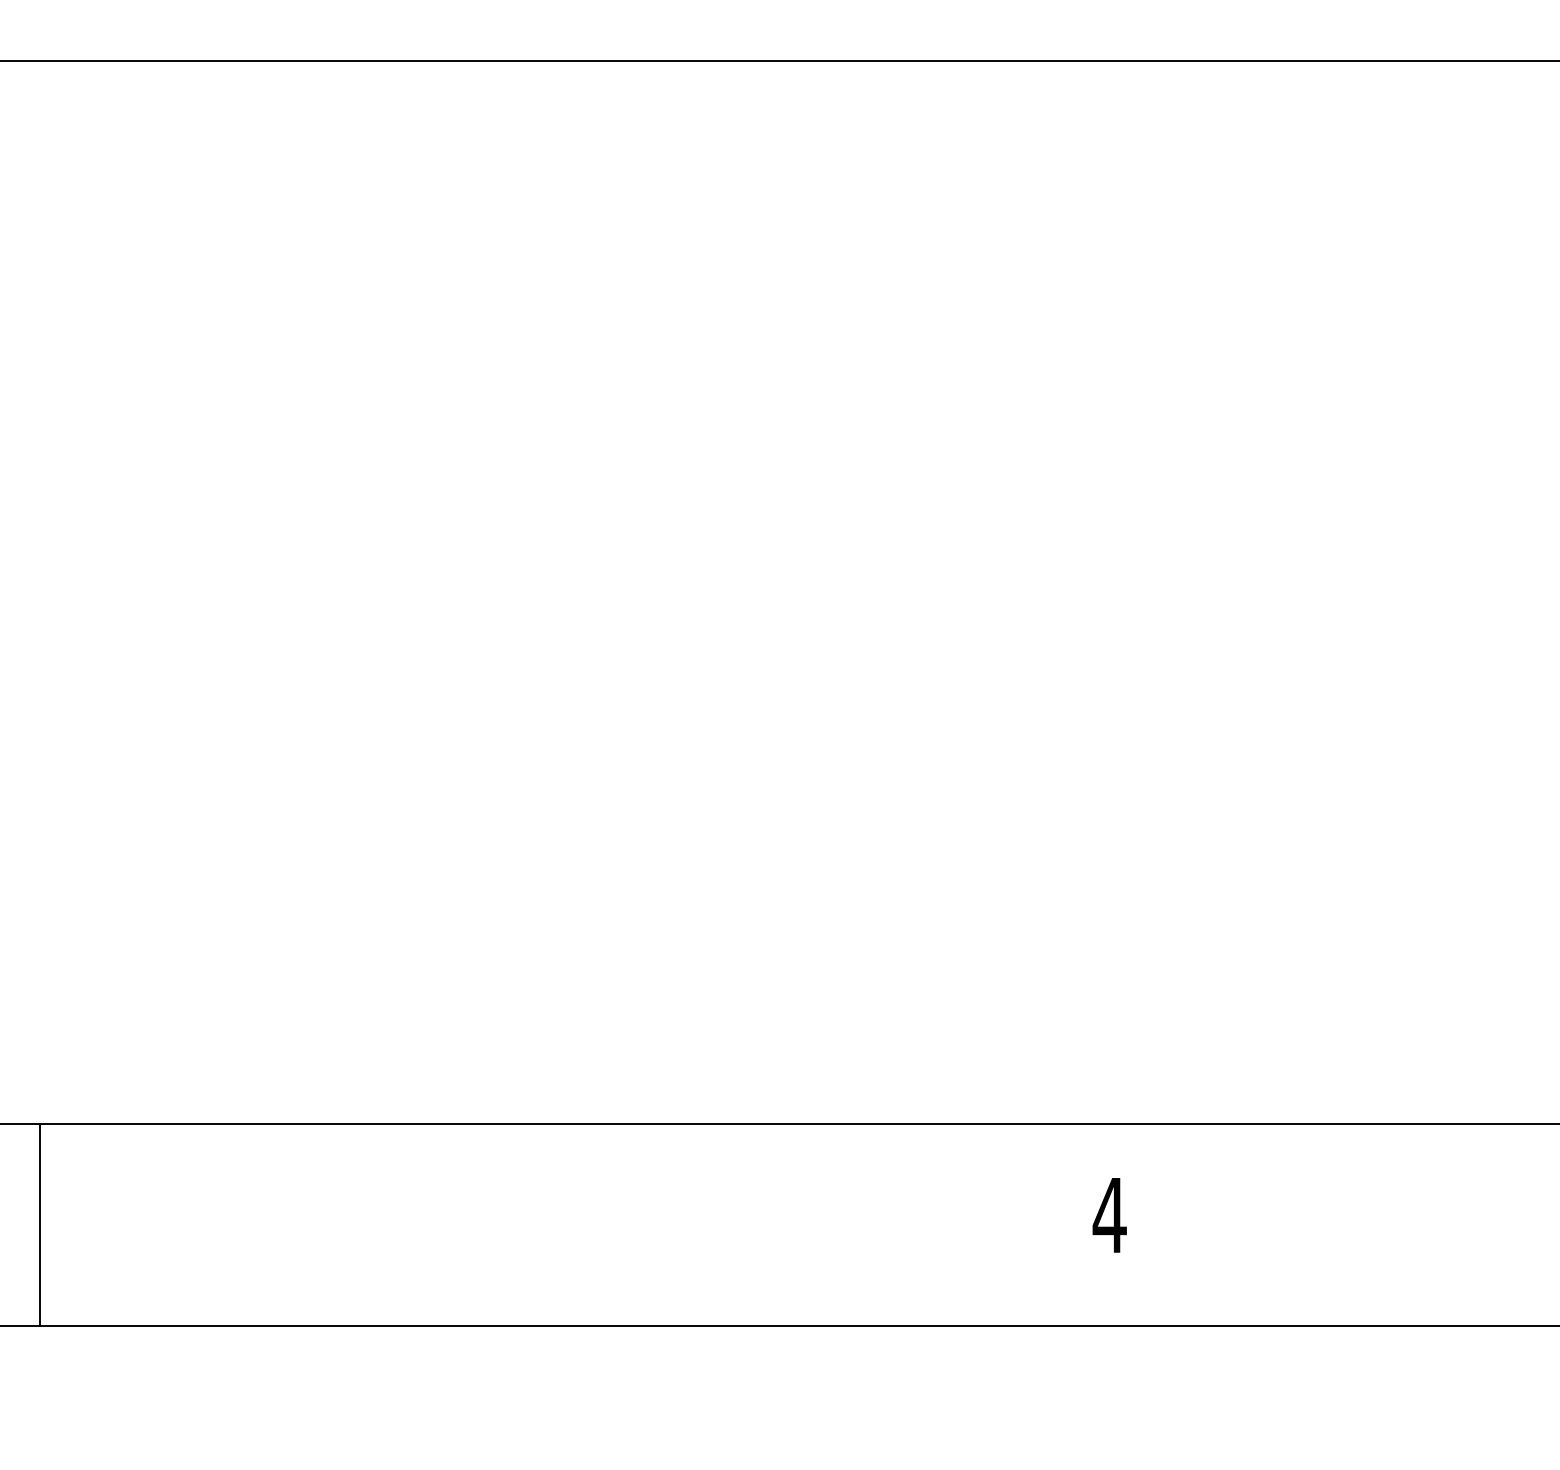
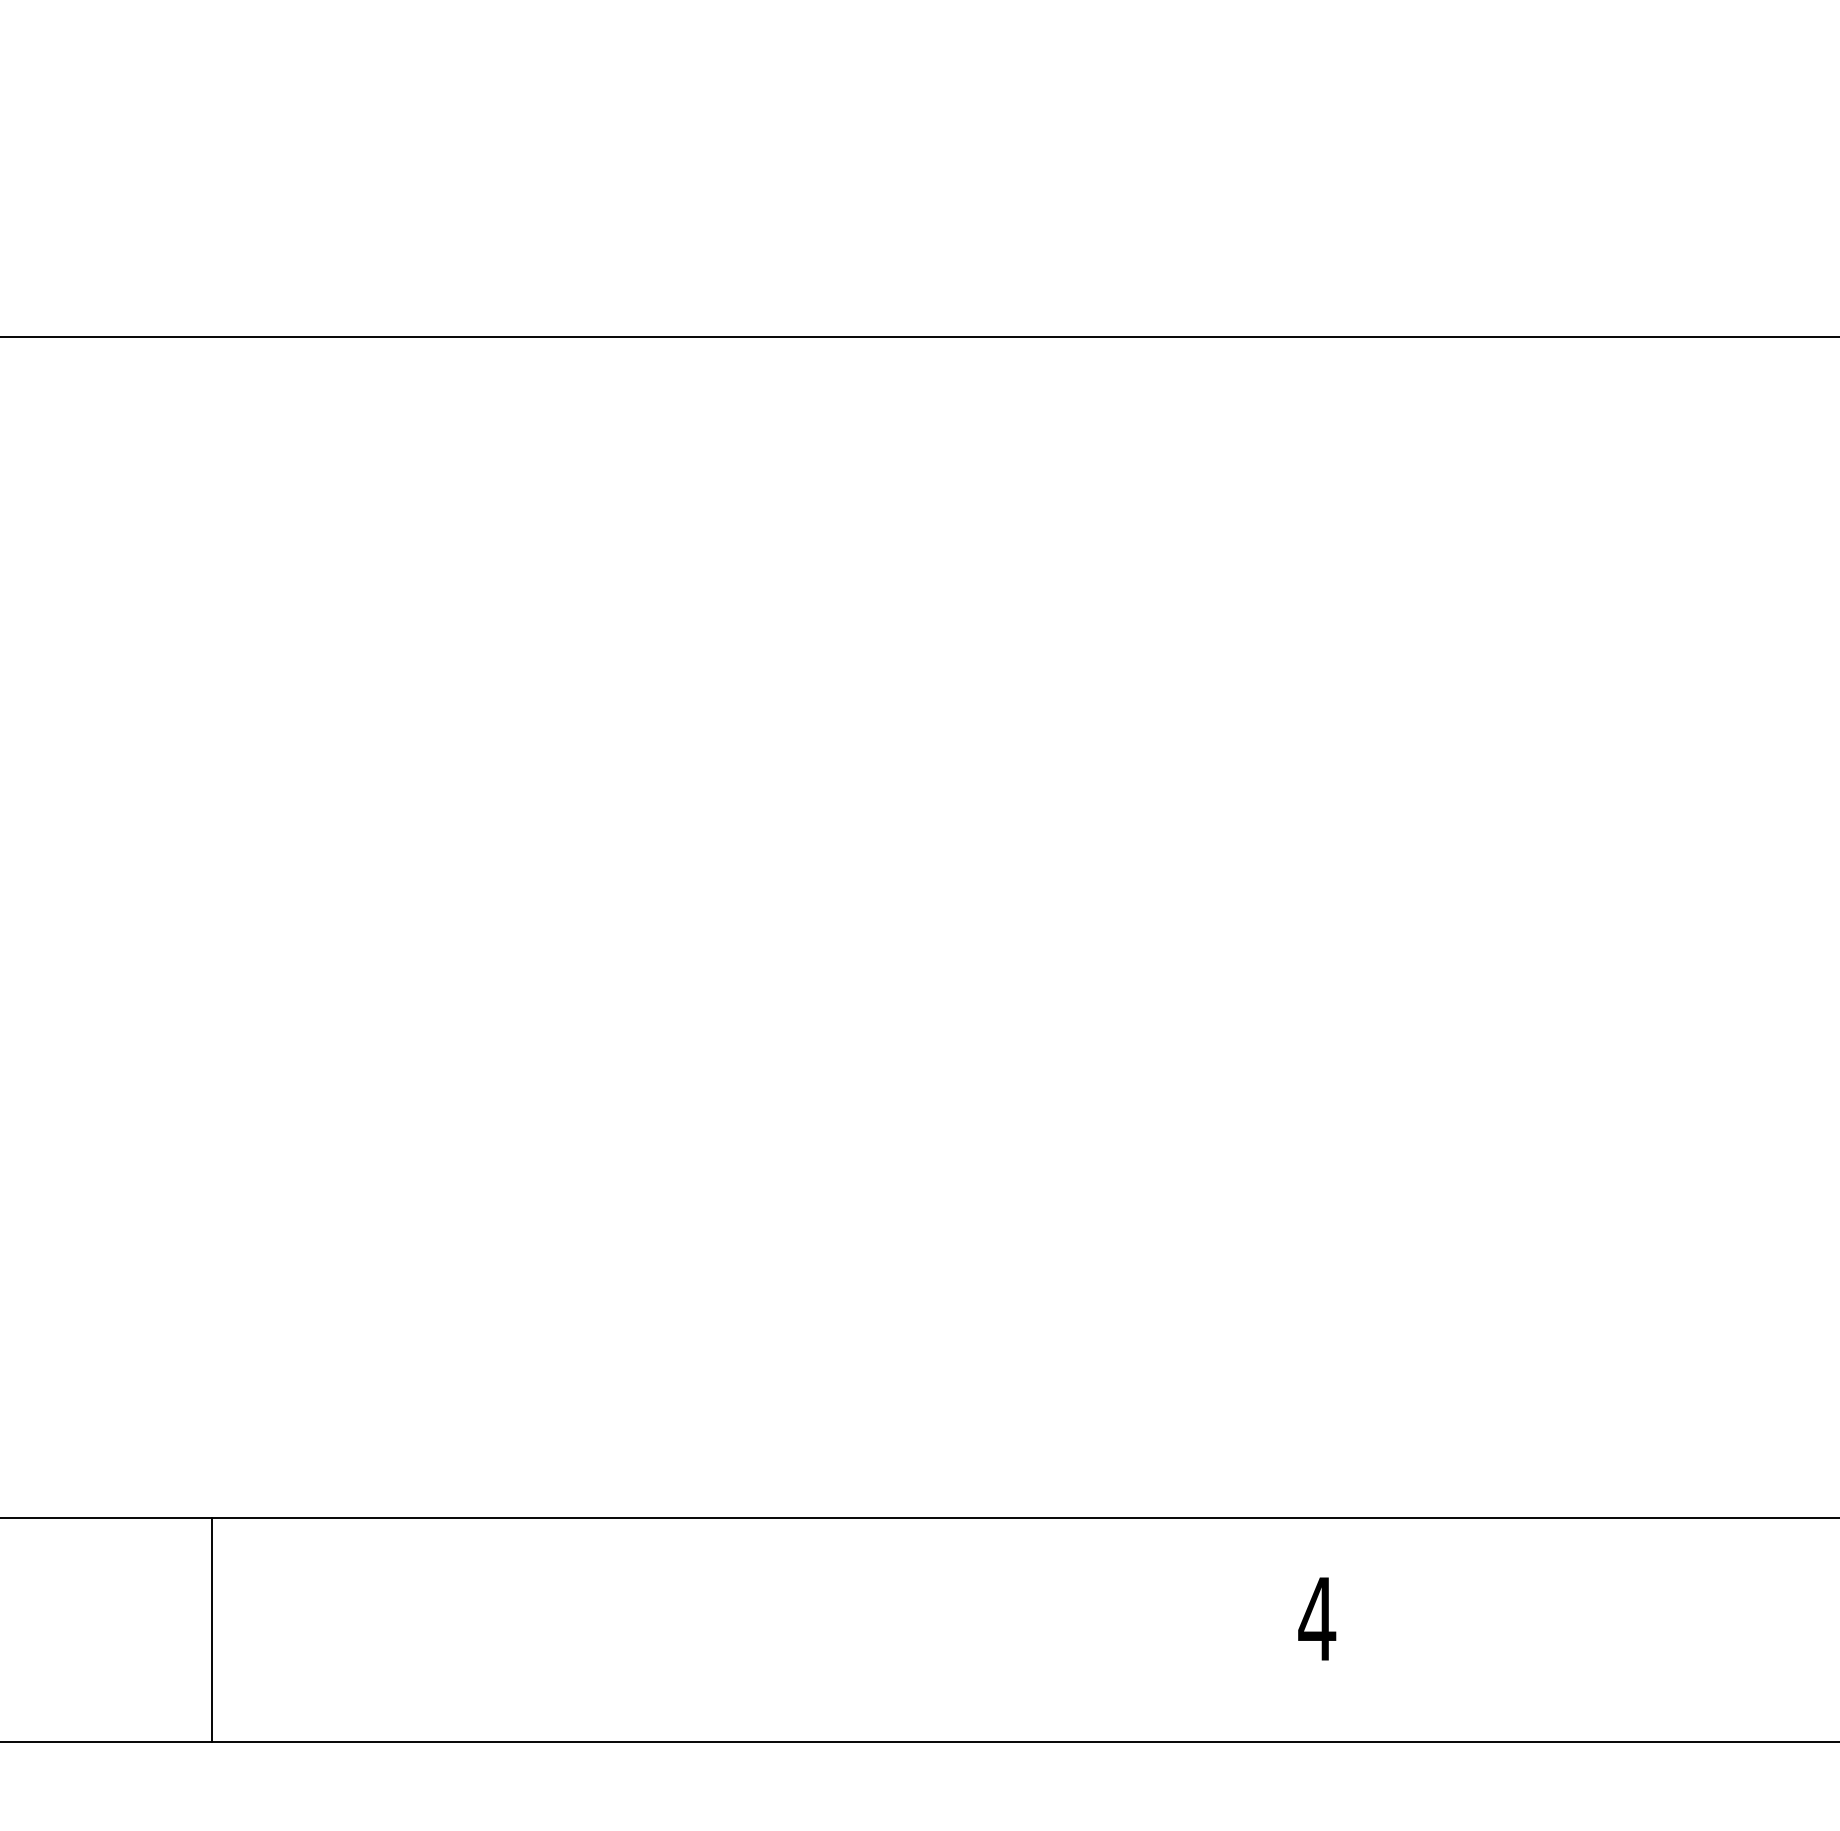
line: (39, 1224) -> (211, 1629), moved

